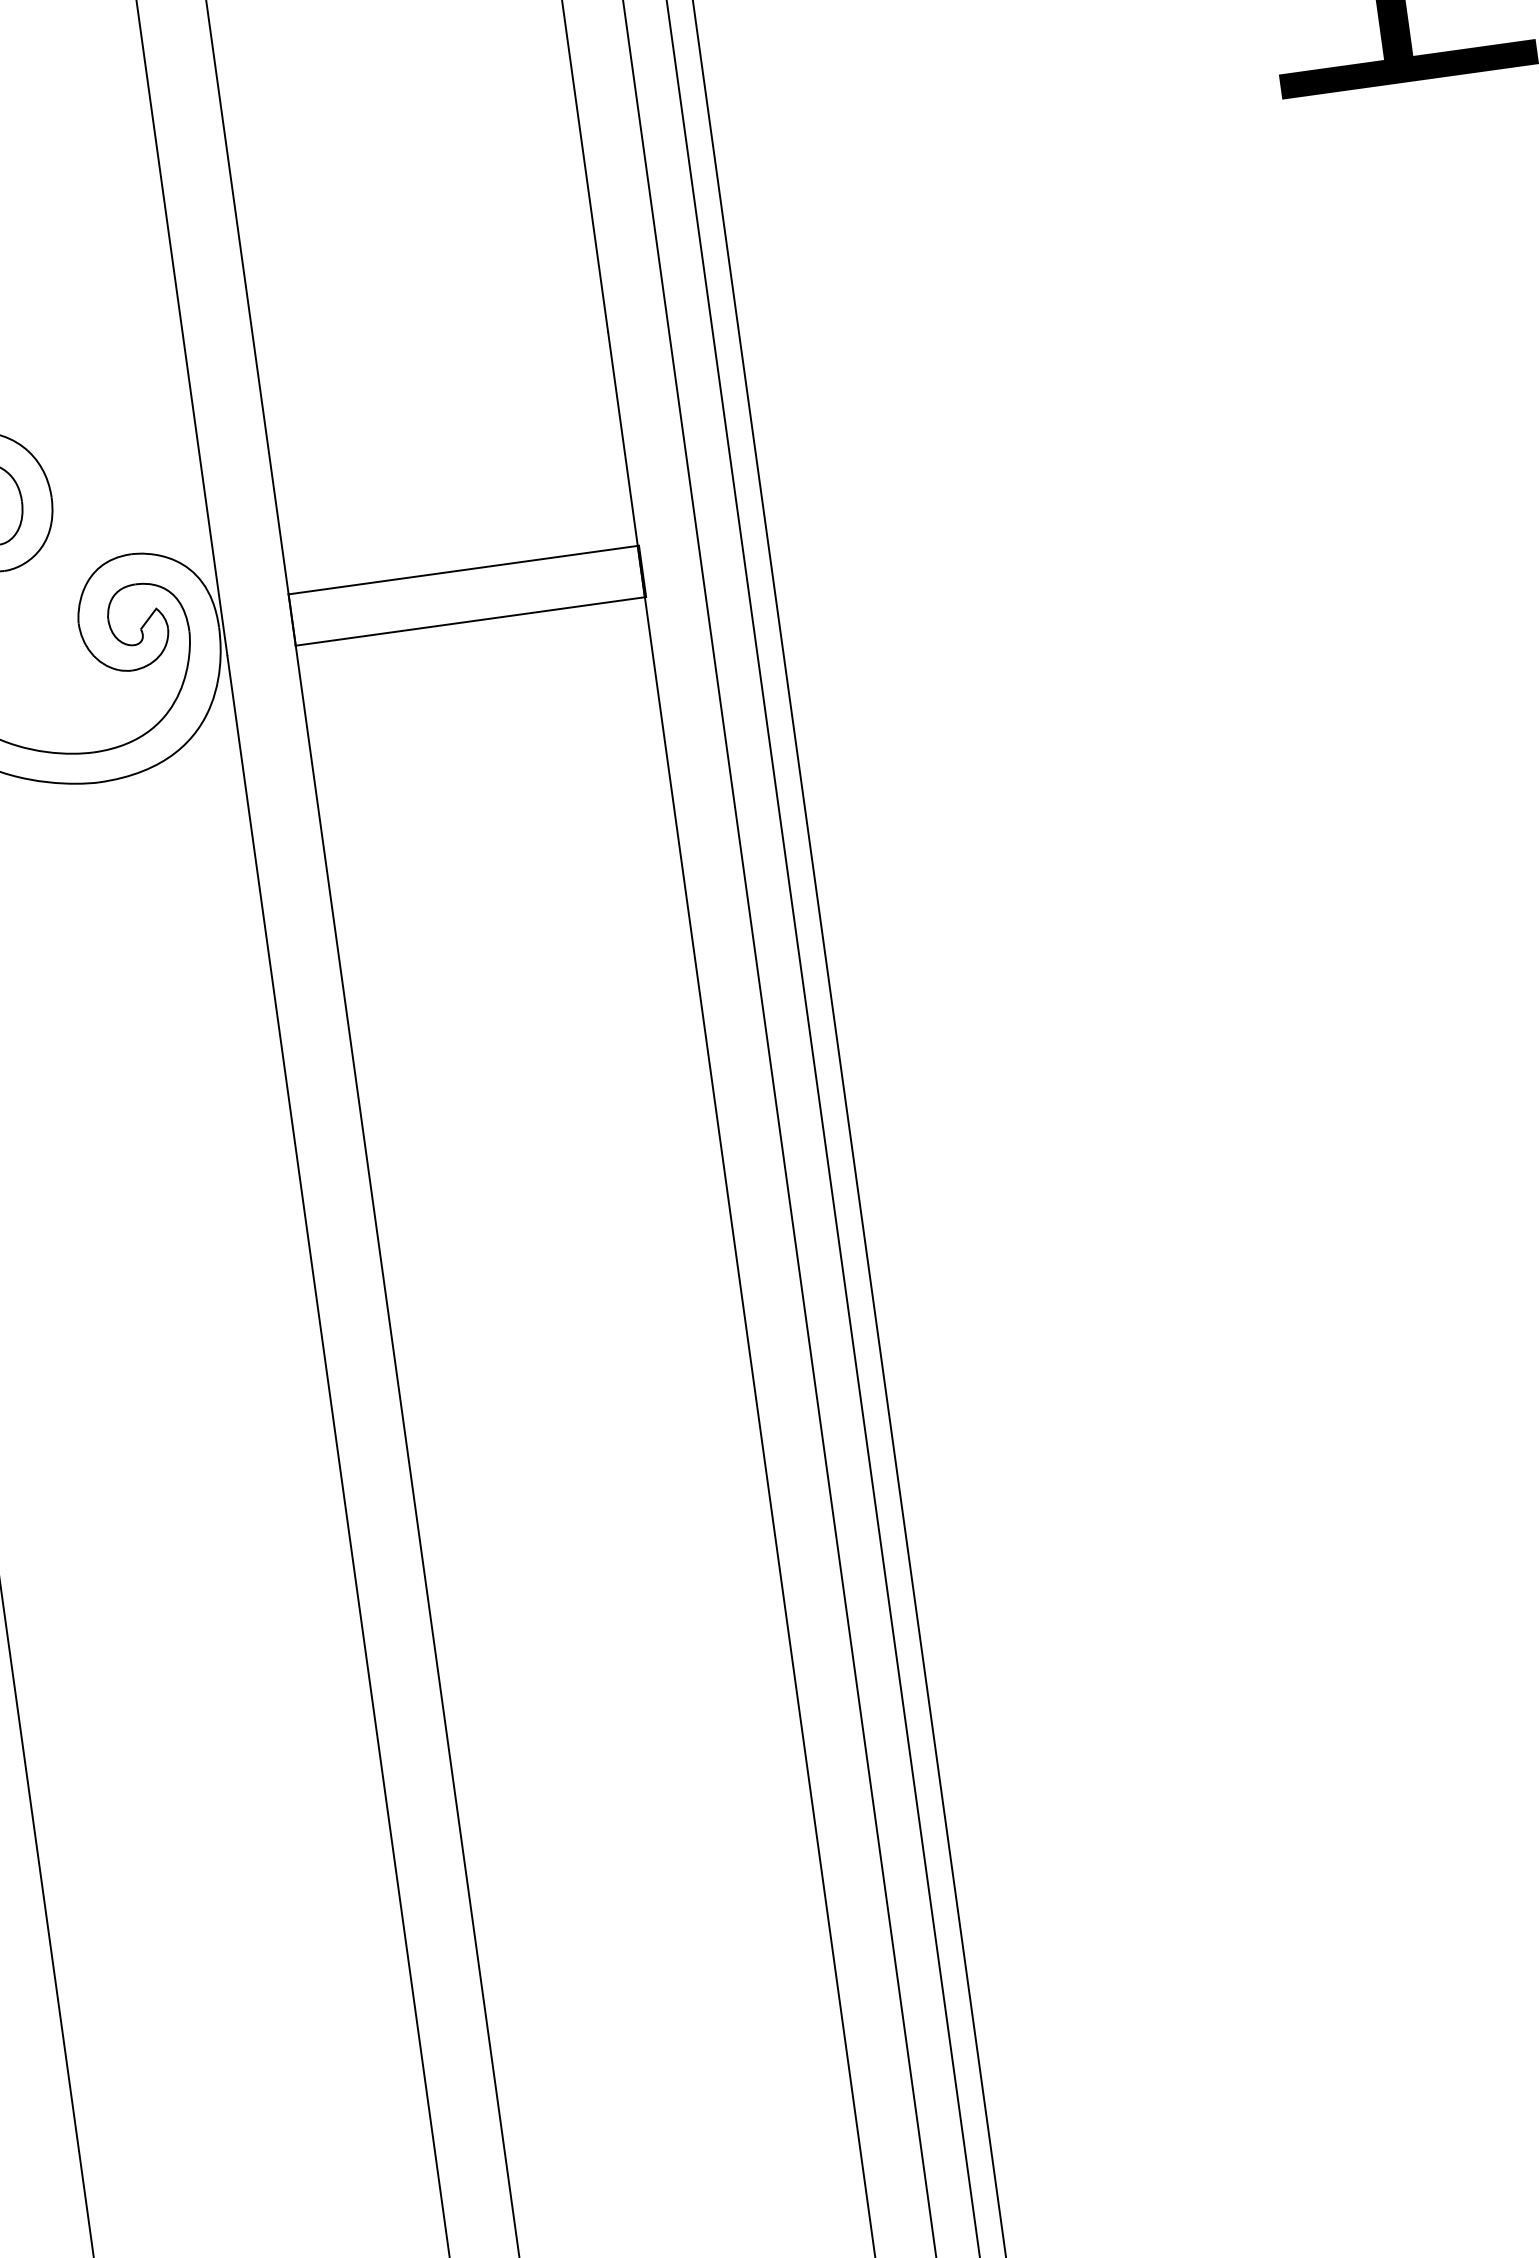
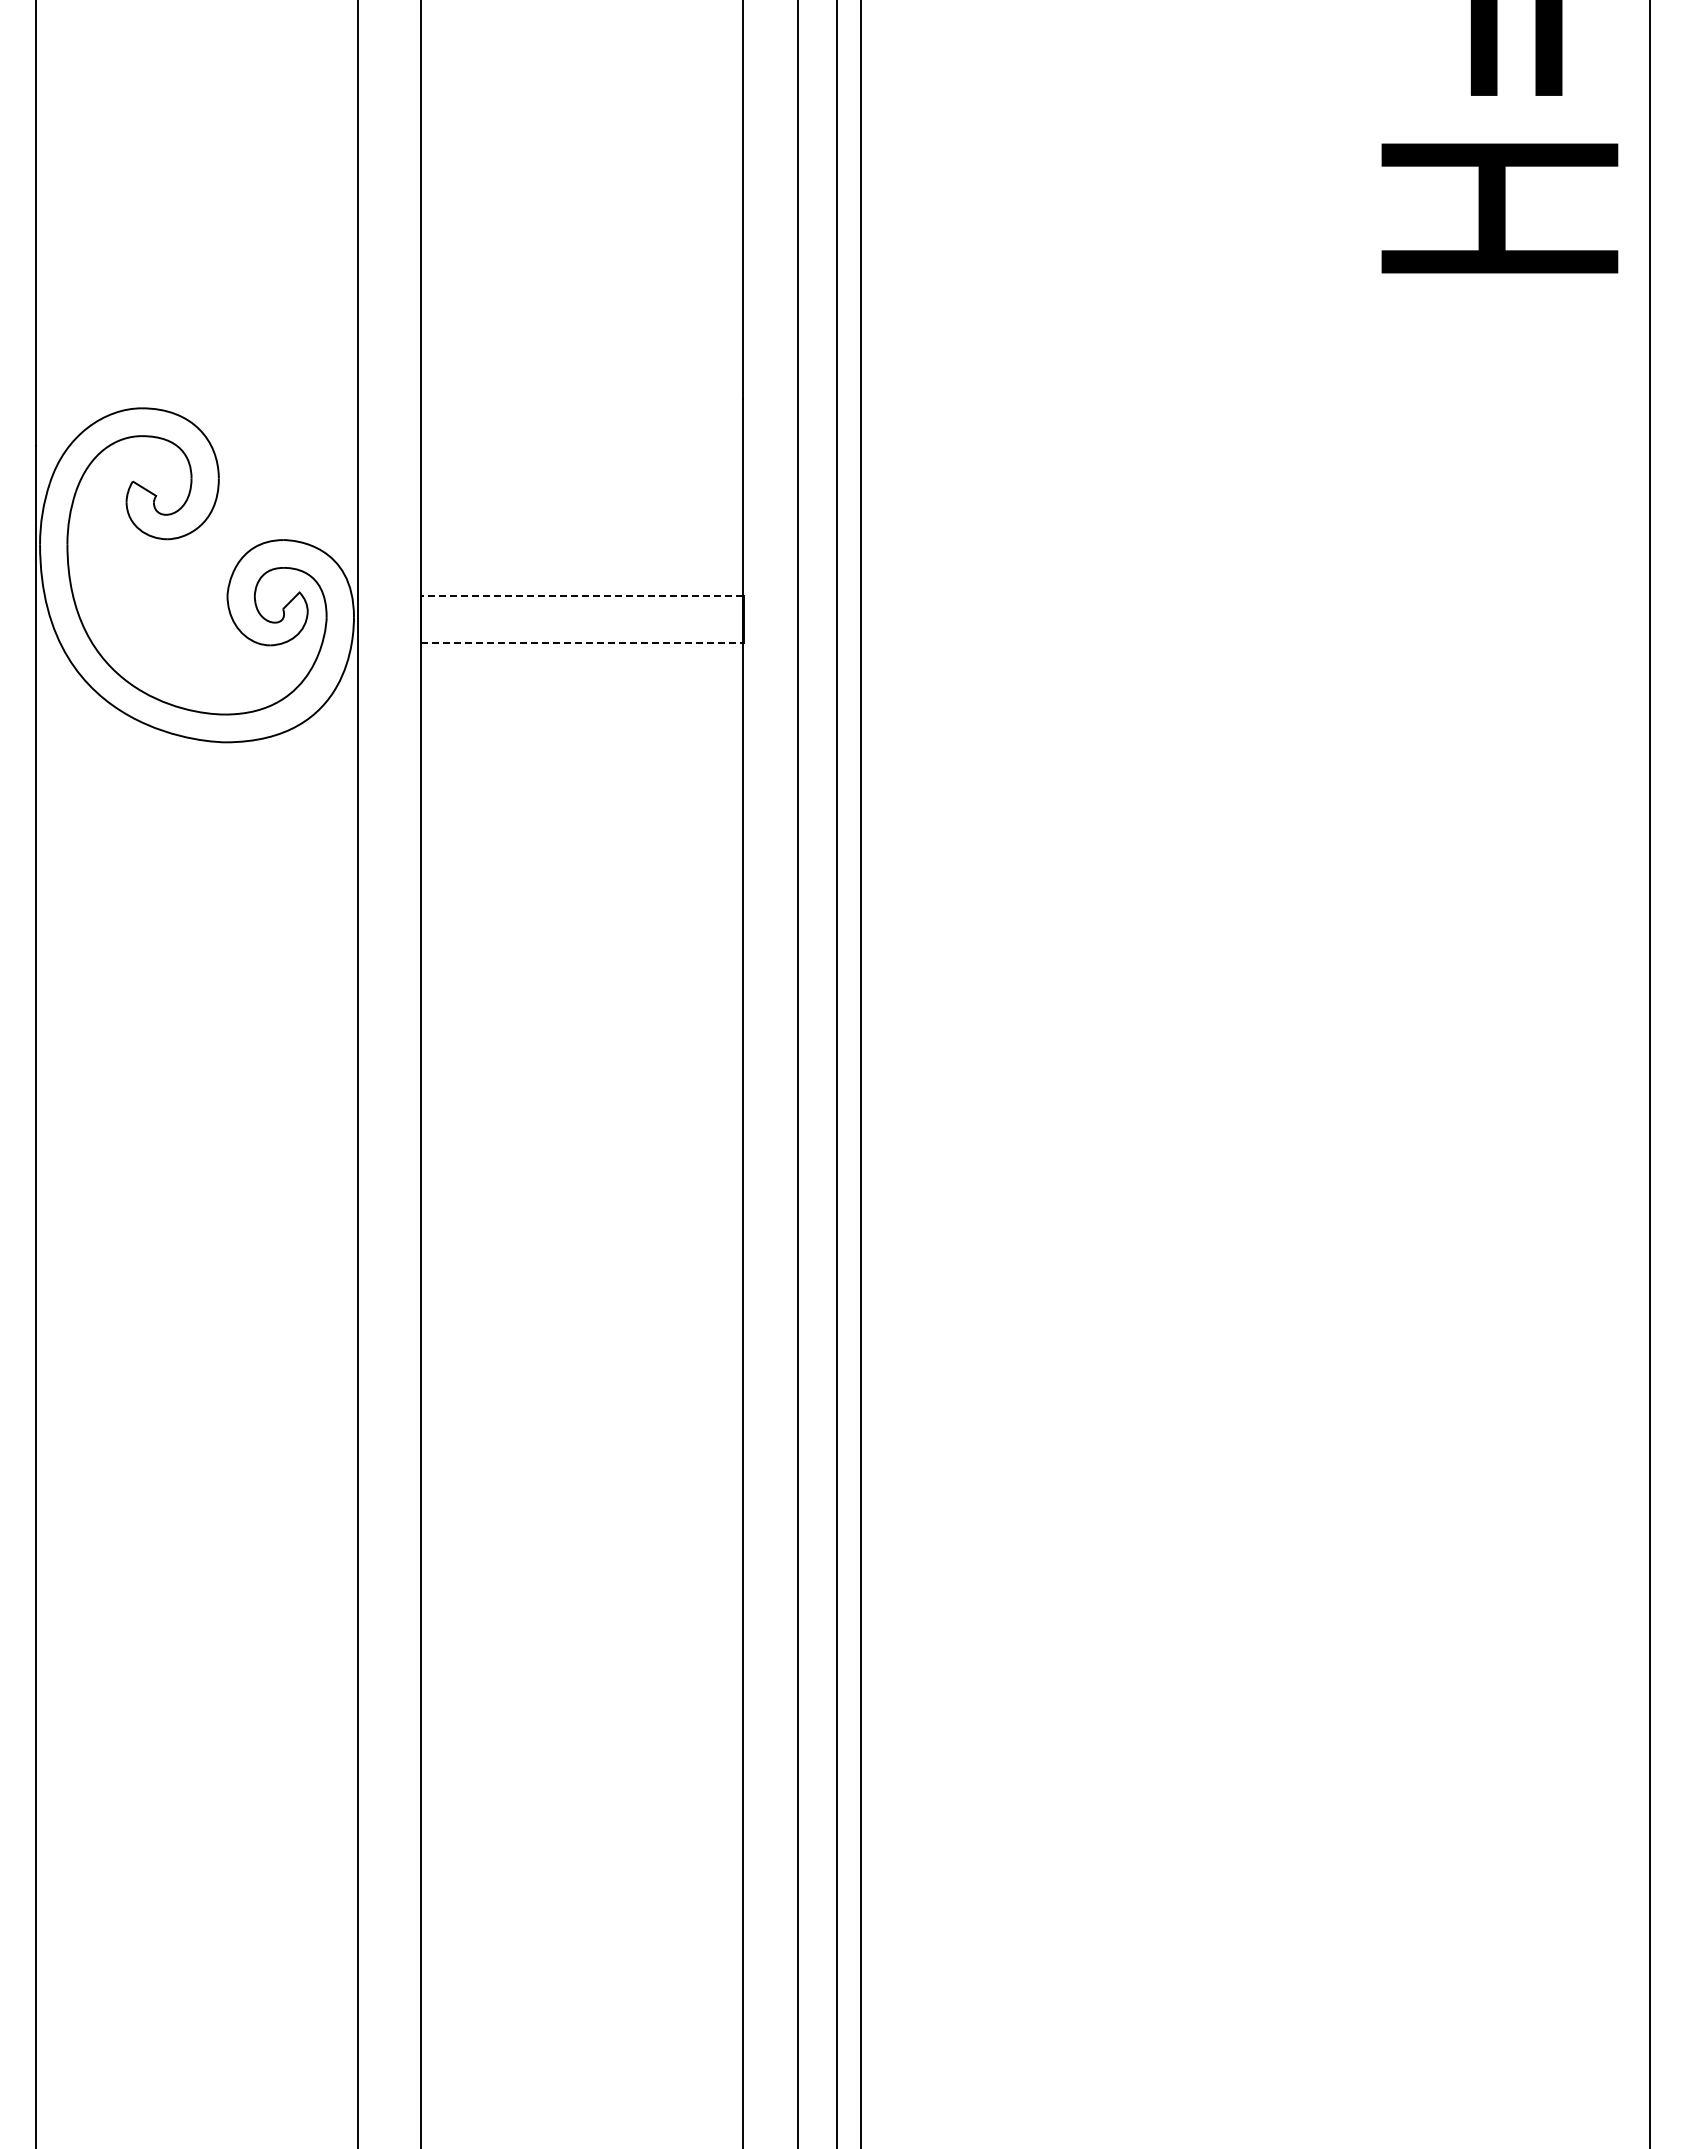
line: (462, 570) -> (581, 596), solid -> dashed
line: (469, 621) -> (581, 643), solid -> dashed

